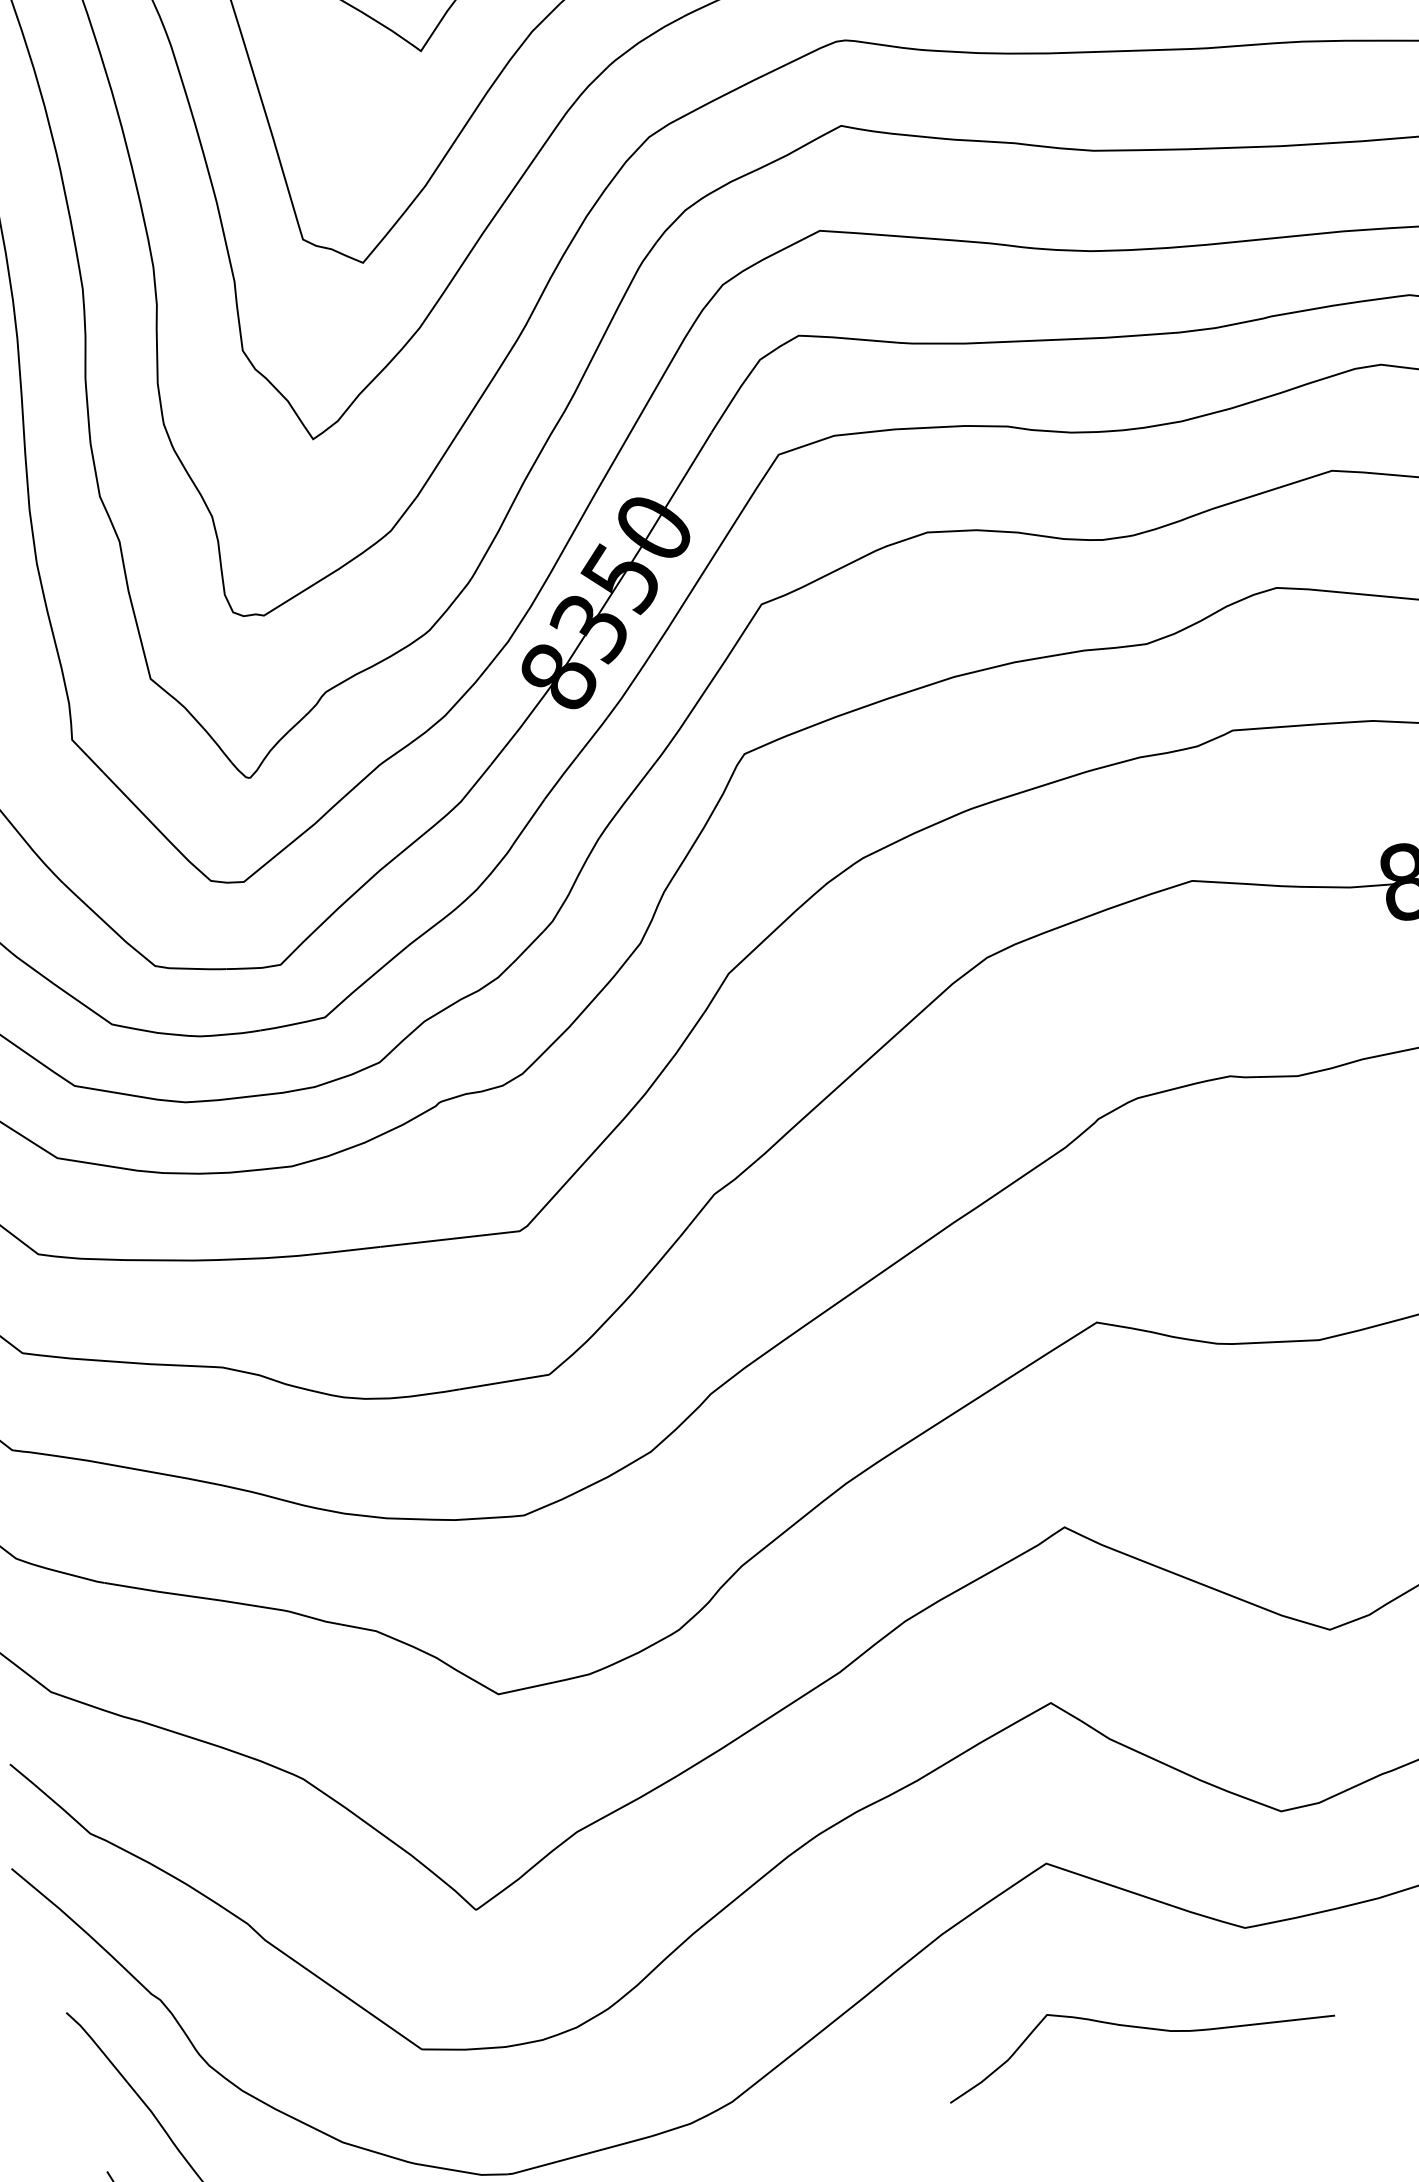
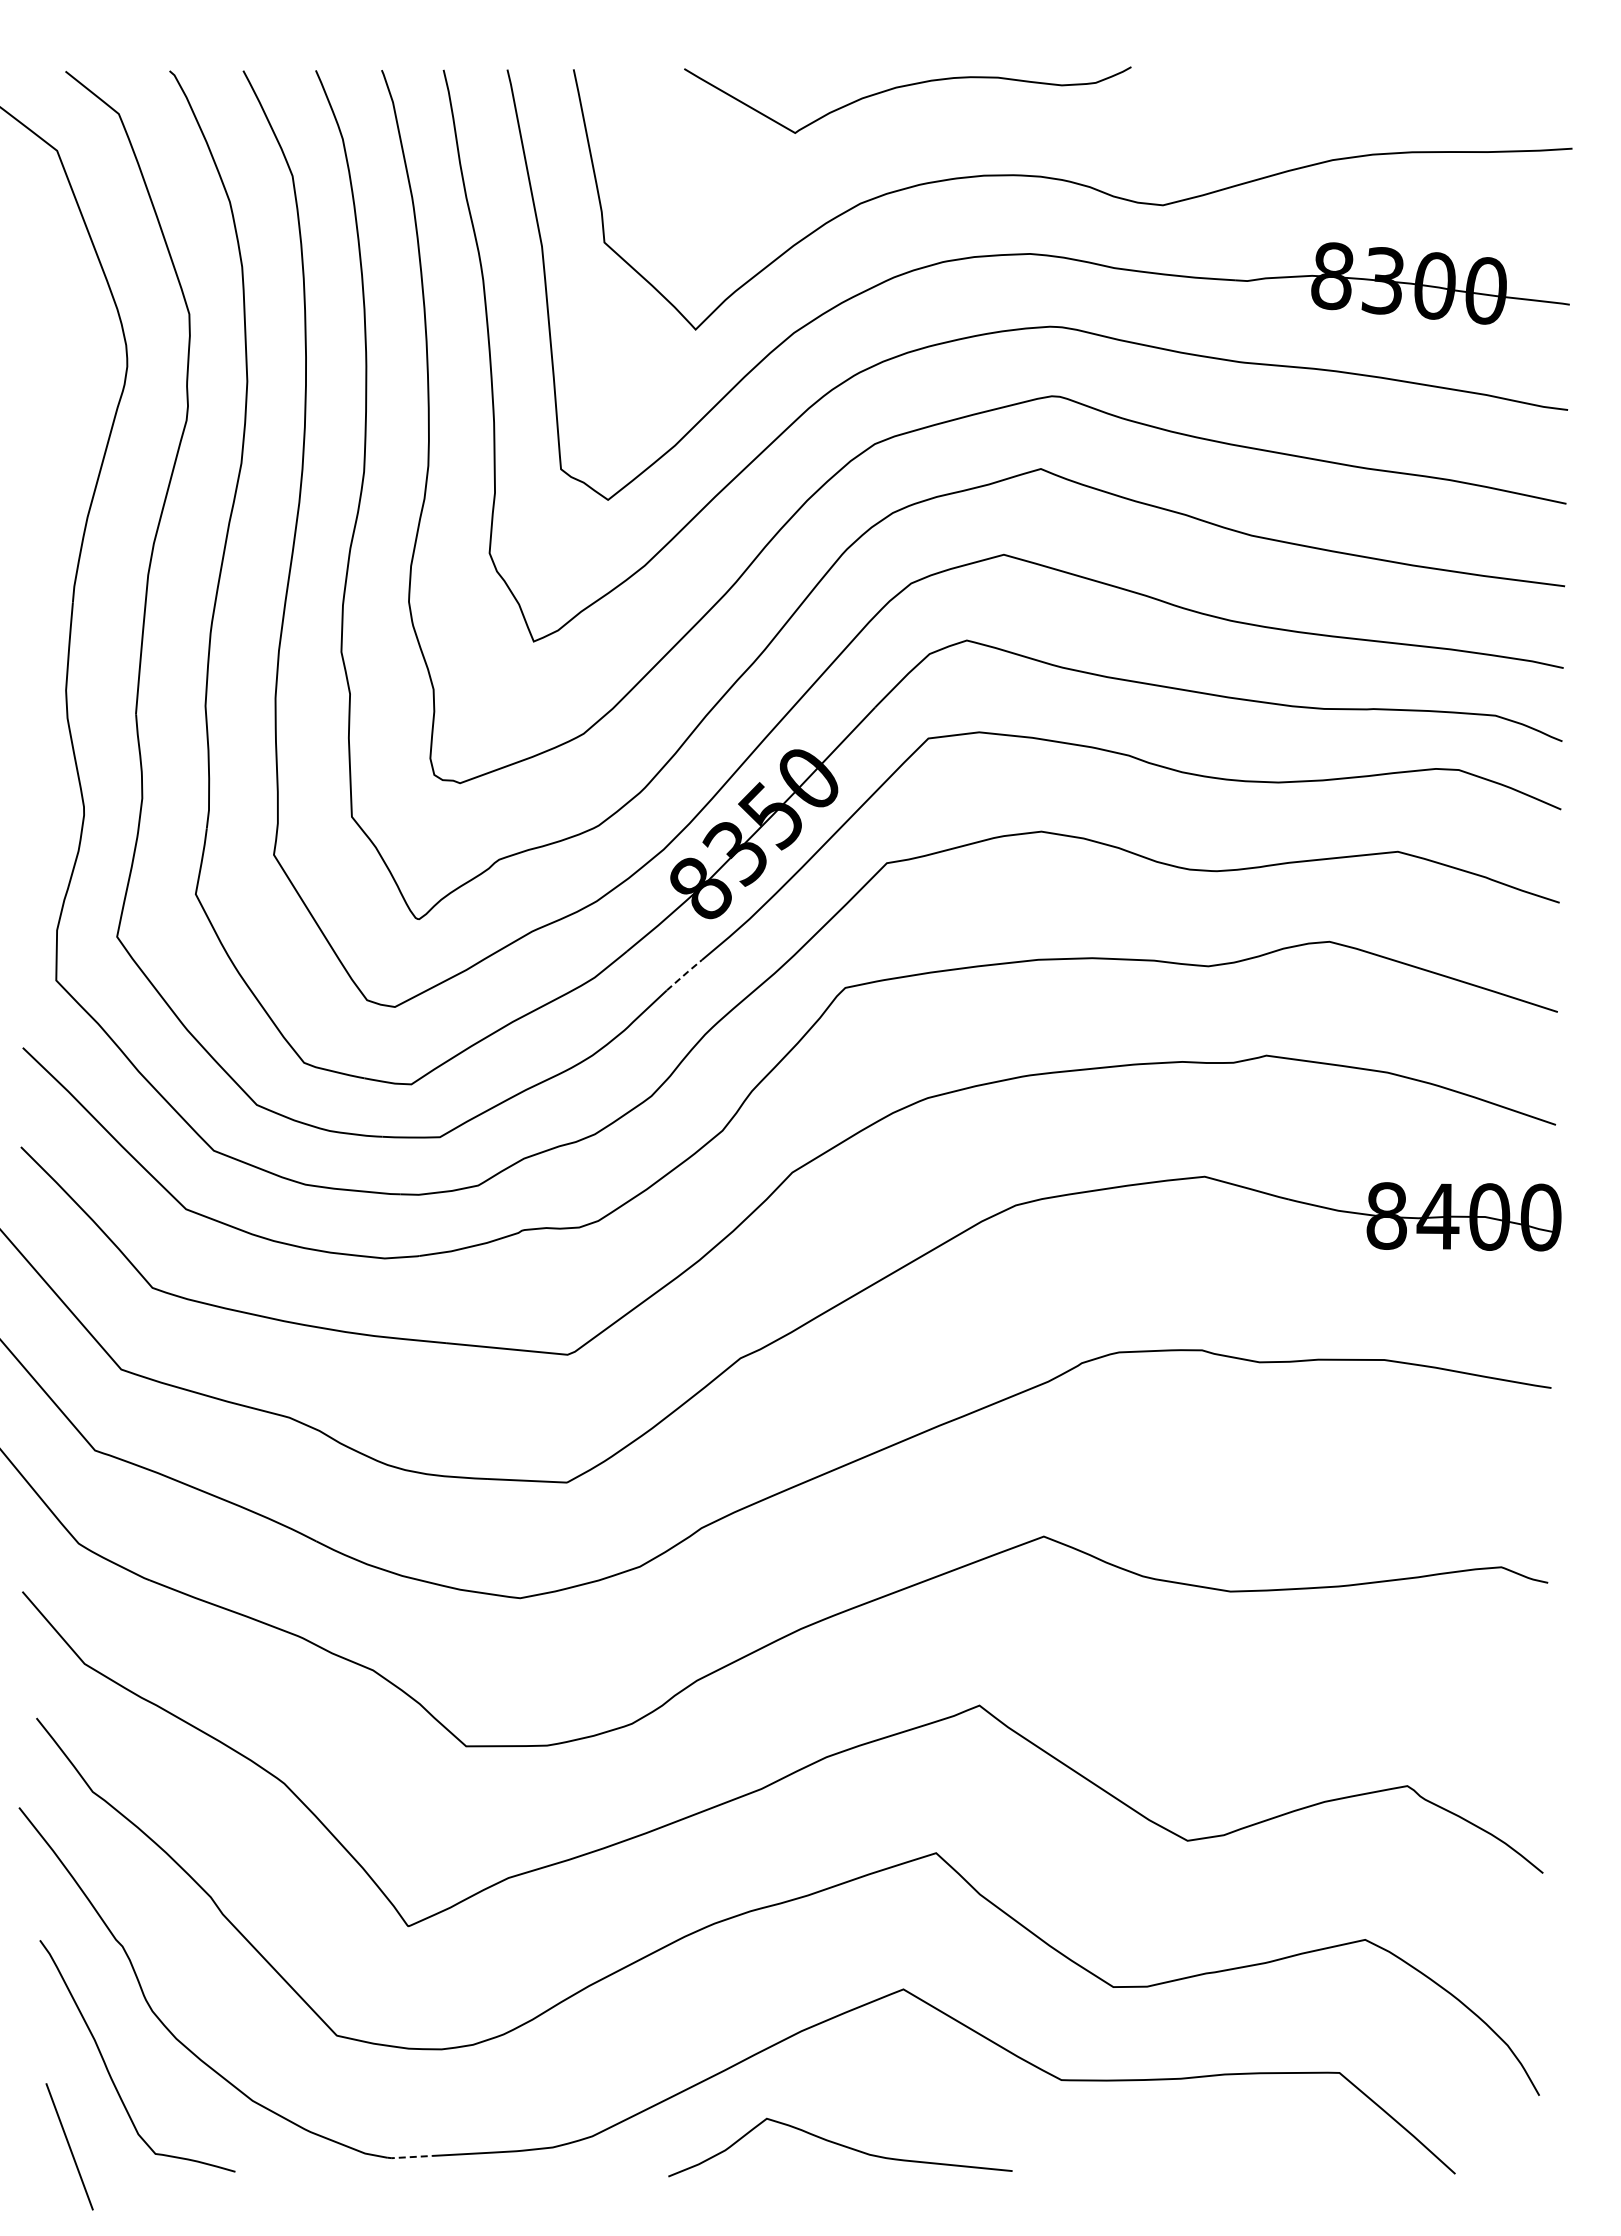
line: (560, 777) -> (684, 974), solid -> dashed
curve: (1137, 2028) -> (841, 2146), moved
line: (532, 2168) -> (409, 2157), solid -> dashed

